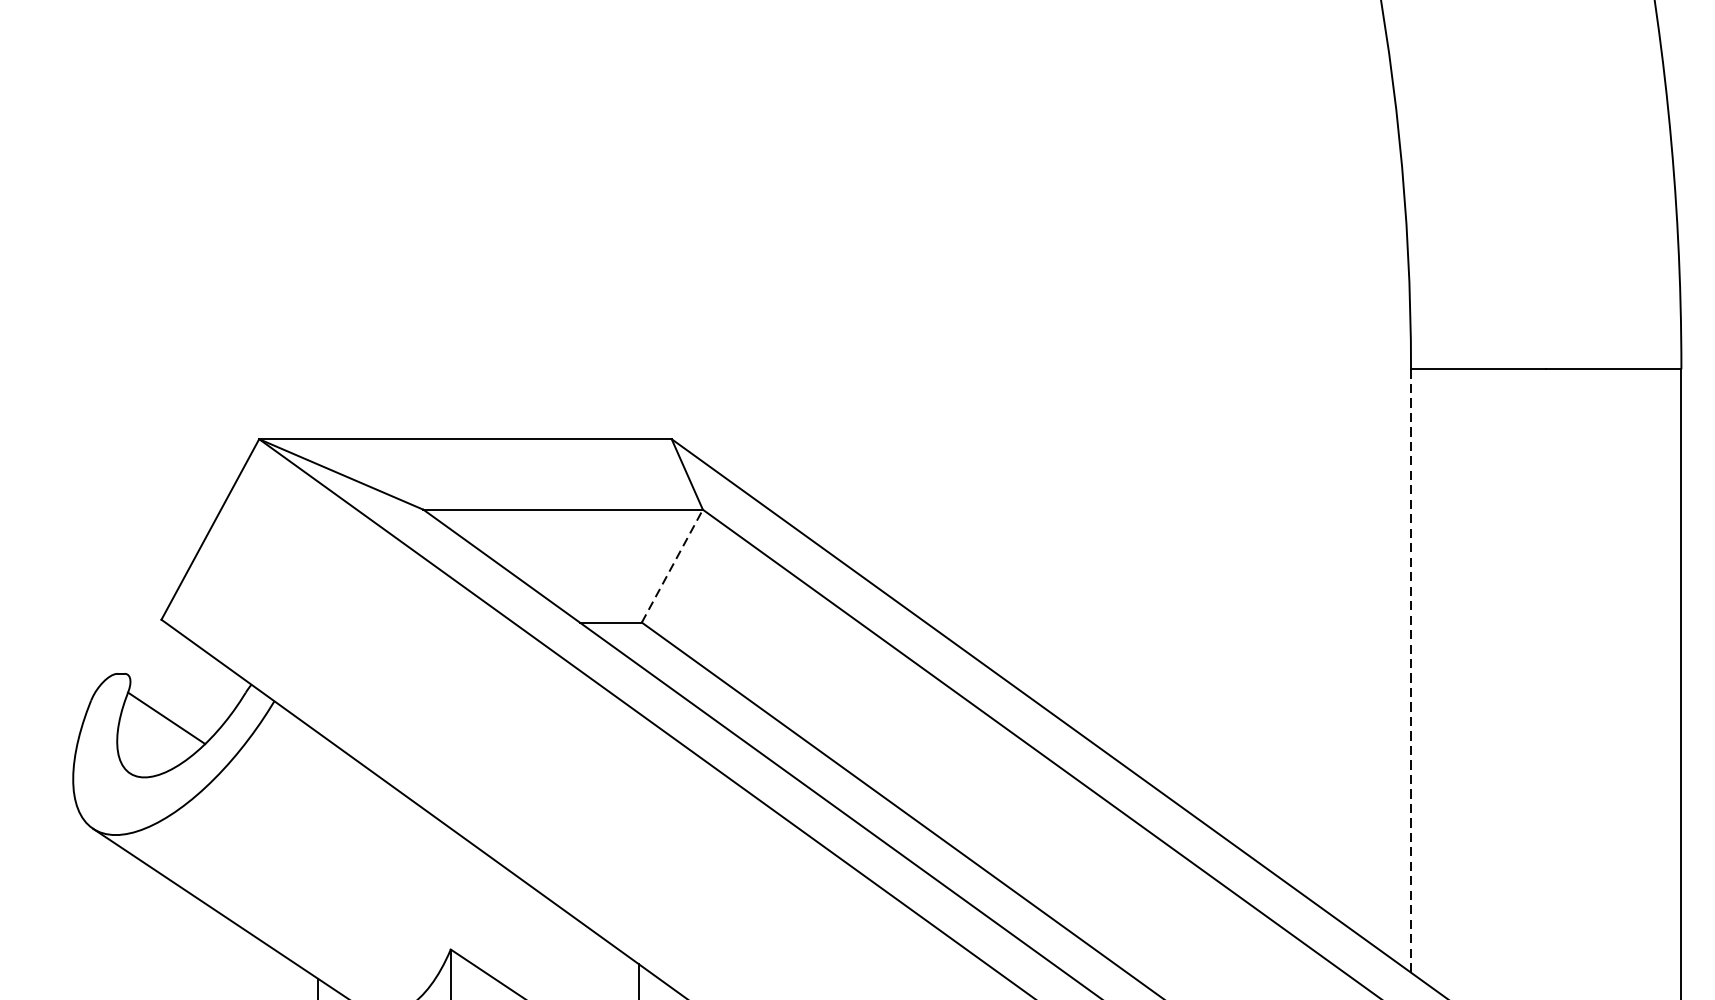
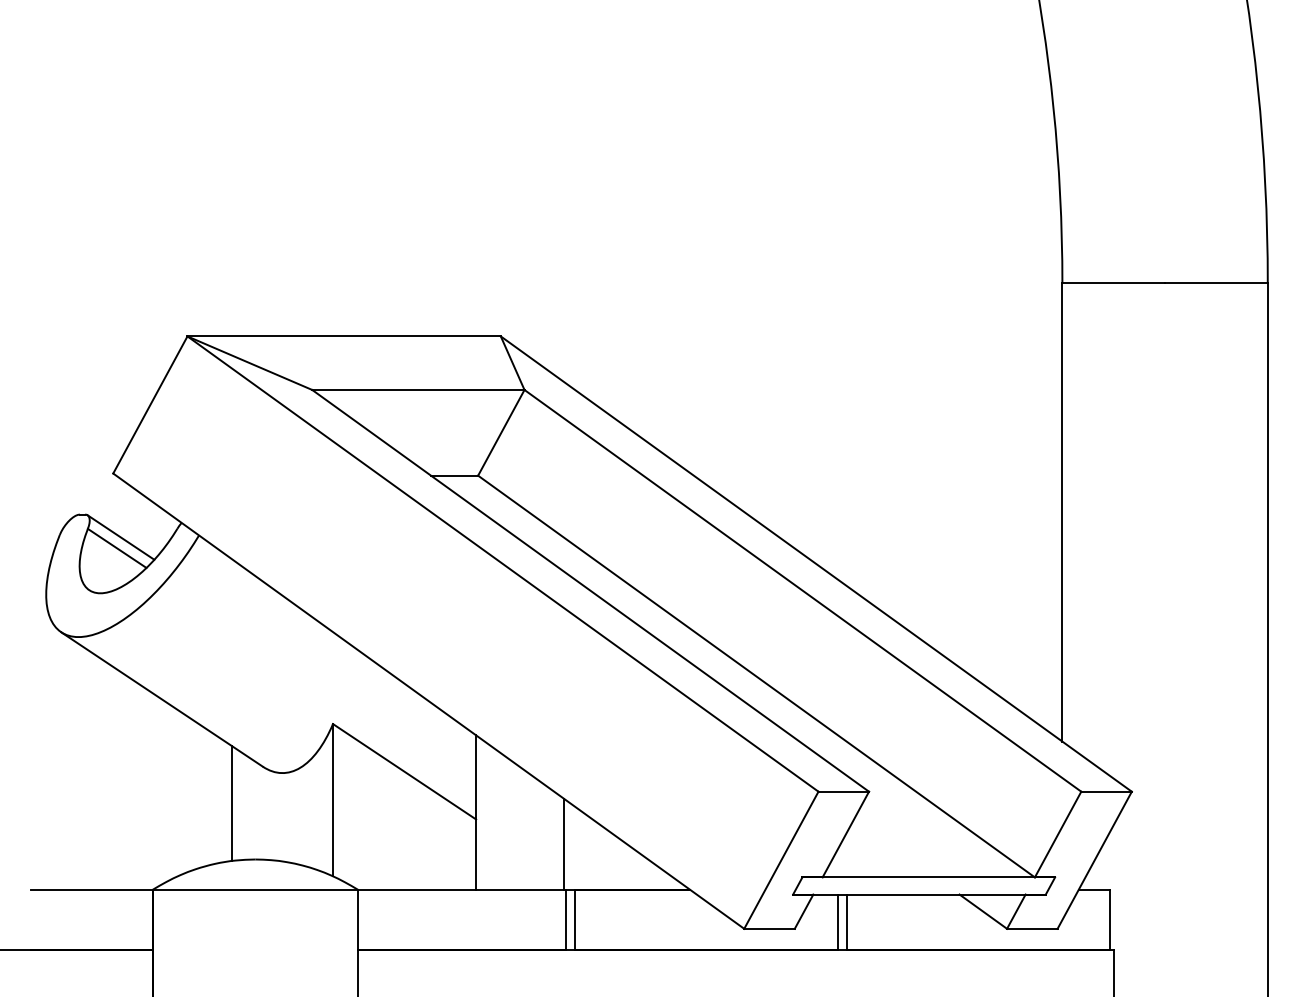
line: (672, 565) -> (501, 432), dashed -> solid
line: (1411, 671) -> (1062, 512), dashed -> solid
line: (170, 703) -> (120, 537), added

